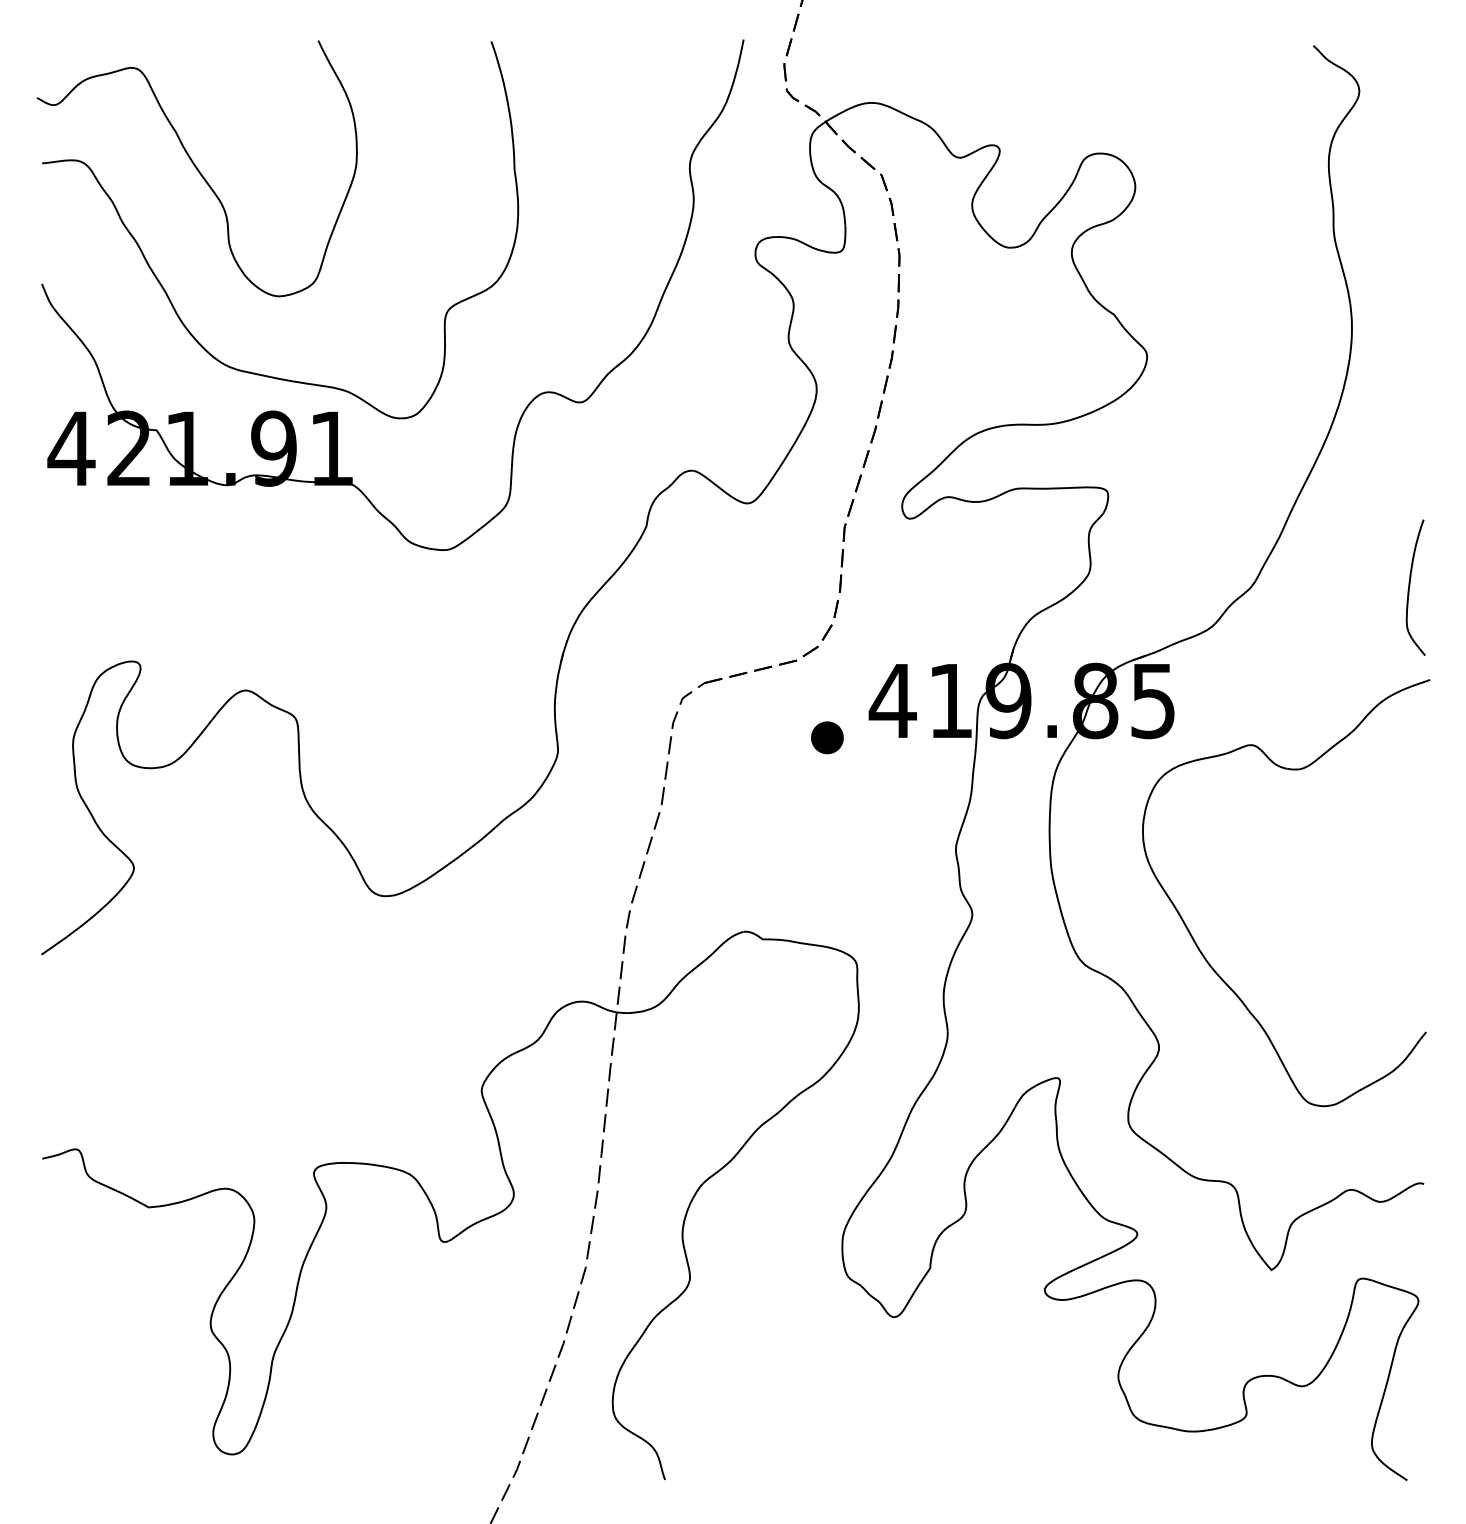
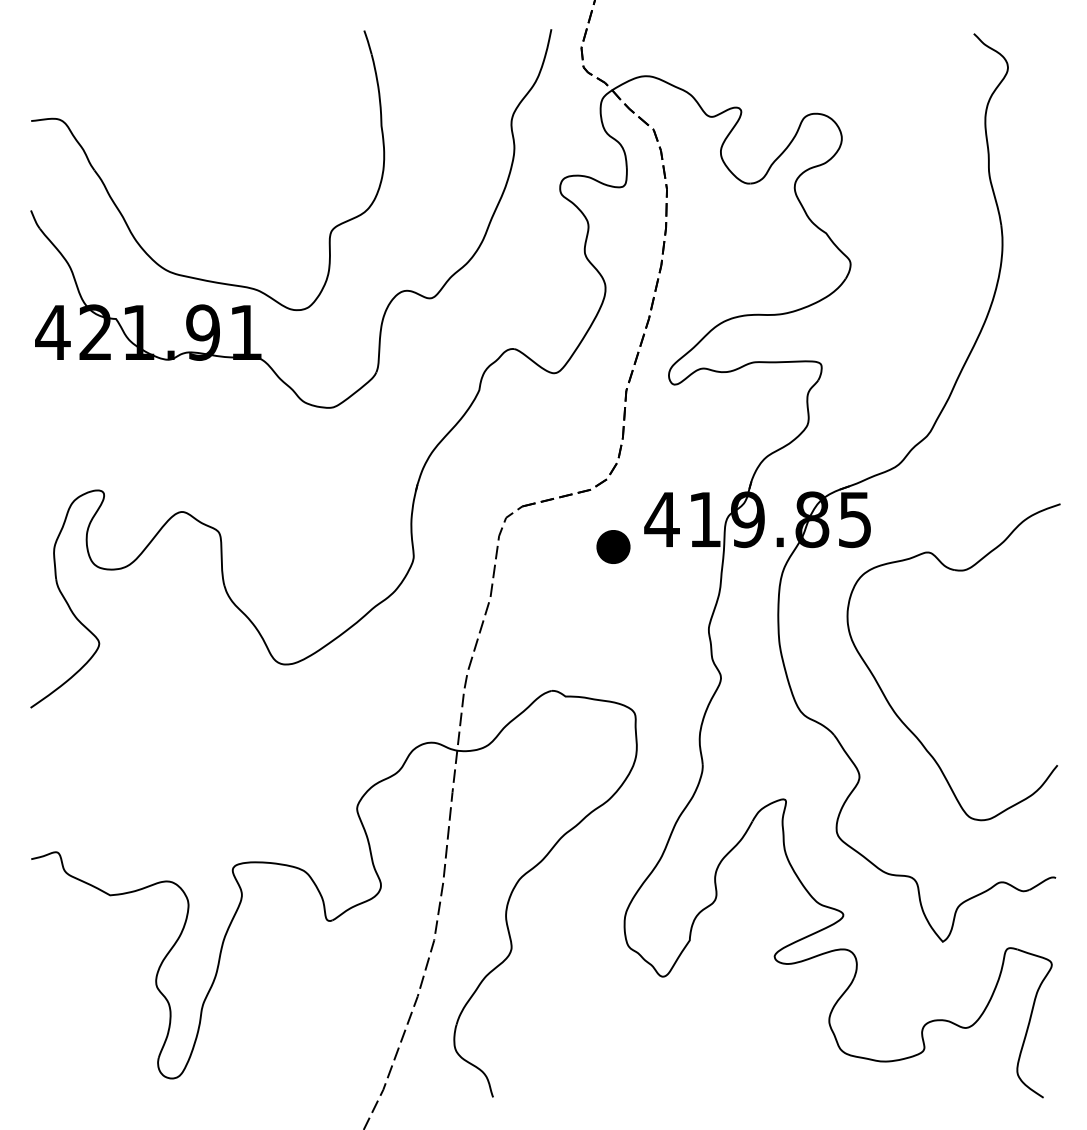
part: (196, 168) -> (145, 124), removed
curve: (1410, 586) -> (1045, 434), removed
part: (827, 737) -> (613, 546), size x1.4

